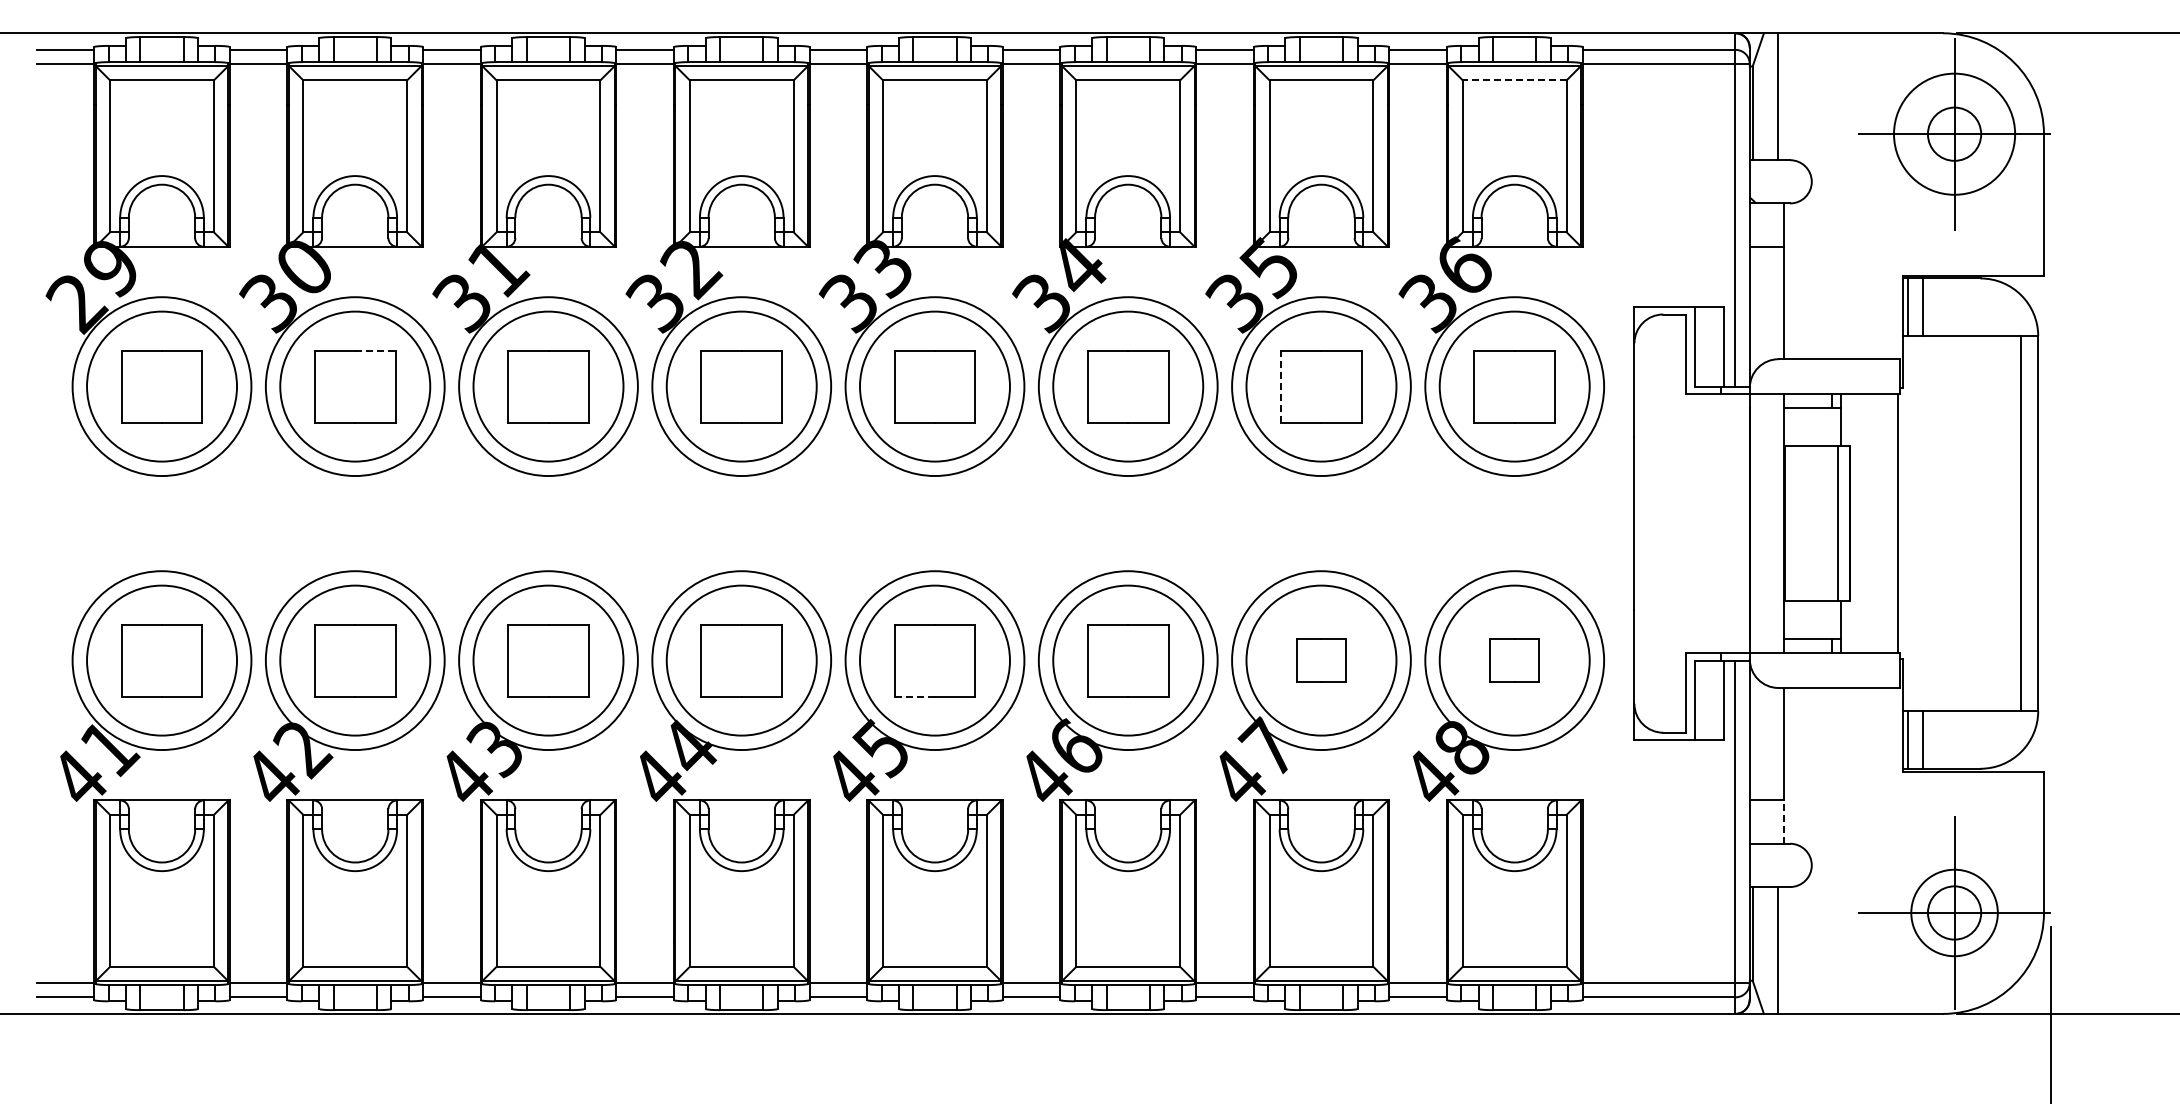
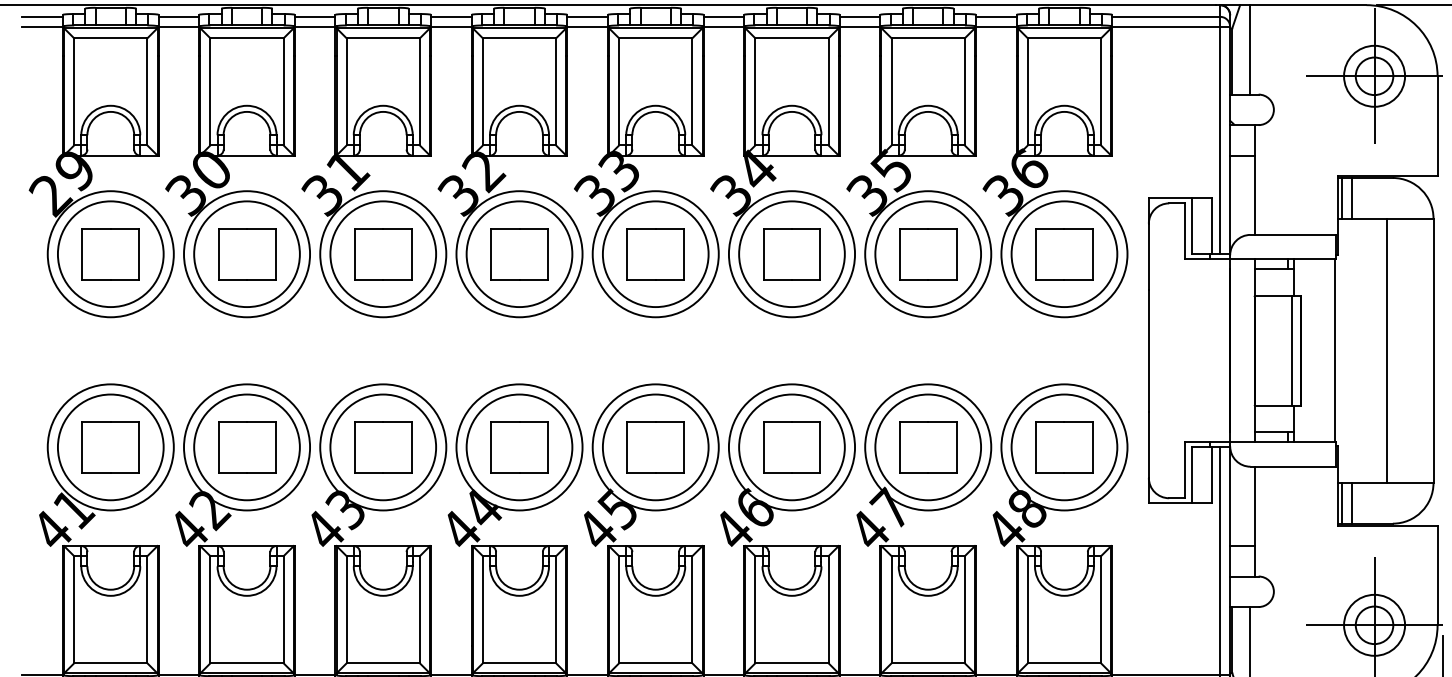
line: (1514, 80) -> (1064, 38), dashed -> solid
circle: (1954, 133) -> (1374, 75), size x0.71
line: (375, 350) -> (261, 228), dashed -> solid
line: (1281, 386) -> (900, 254), dashed -> solid
line: (2020, 523) -> (1386, 350), moved
part: (1321, 660) -> (928, 447), size x1.67
part: (1514, 660) -> (1064, 447), size x1.67
line: (914, 696) -> (641, 472), dashed -> solid
line: (1784, 822) -> (1254, 561), dashed -> solid

